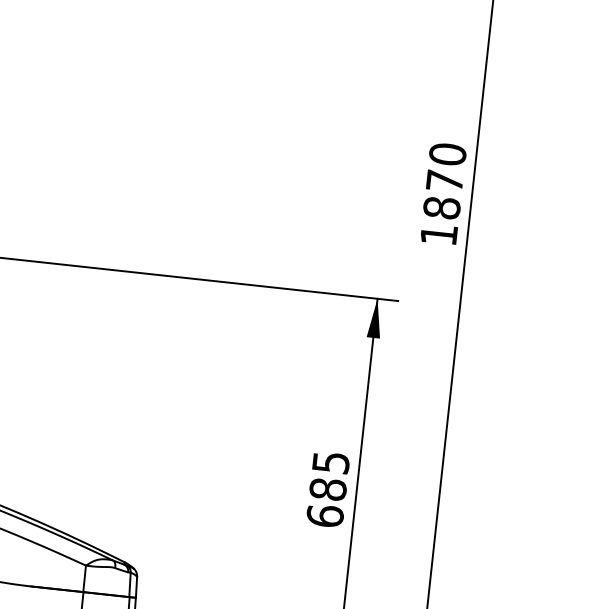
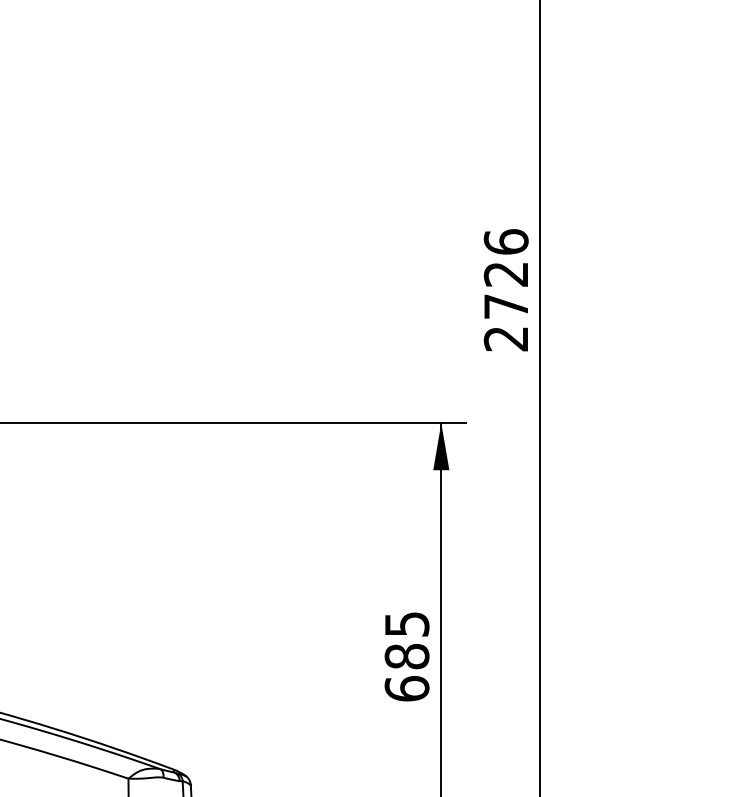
text: (442, 194) -> (505, 290), 1870 -> 2726

